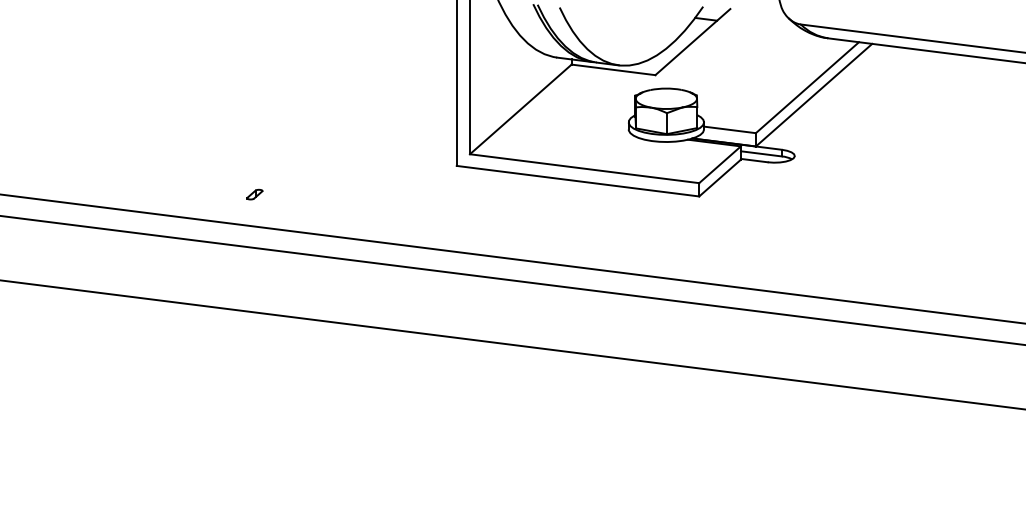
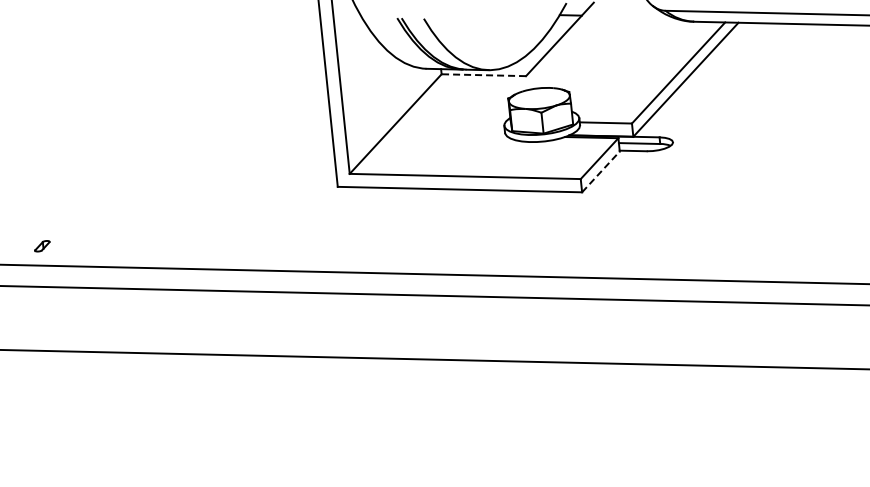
line: (613, 69) -> (483, 74), solid -> dashed
line: (720, 178) -> (601, 172), solid -> dashed
part: (254, 194) -> (42, 246), moved

